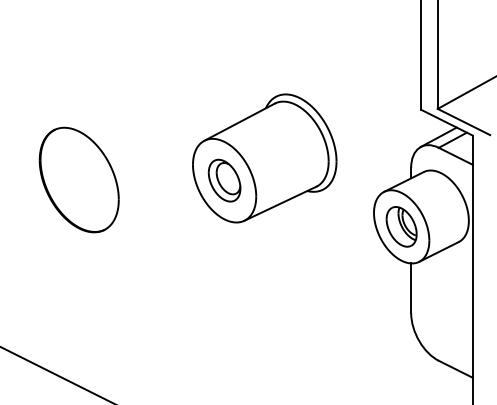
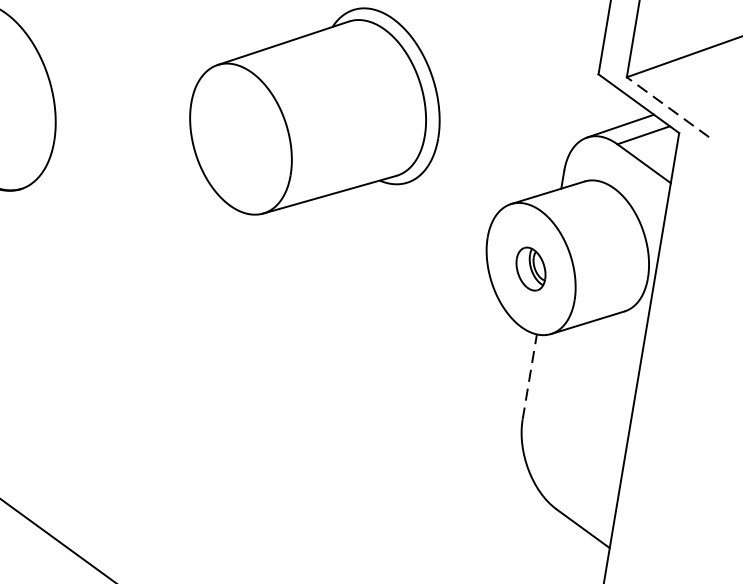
line: (463, 121) -> (667, 106), solid -> dashed
part: (224, 180) -> (240, 138), removed
part: (401, 226) -> (530, 268), size x0.6
line: (411, 288) -> (530, 377), solid -> dashed

